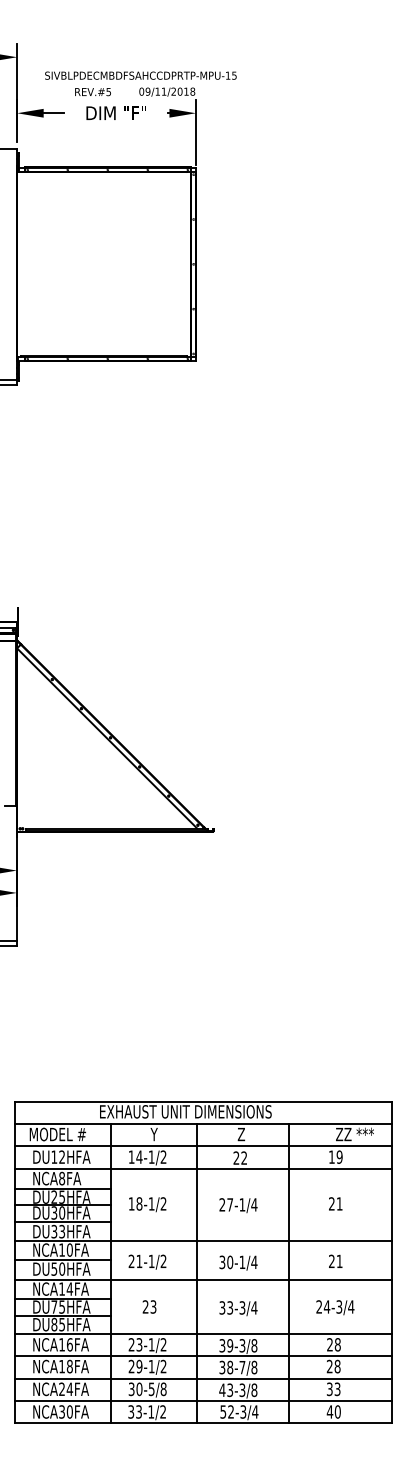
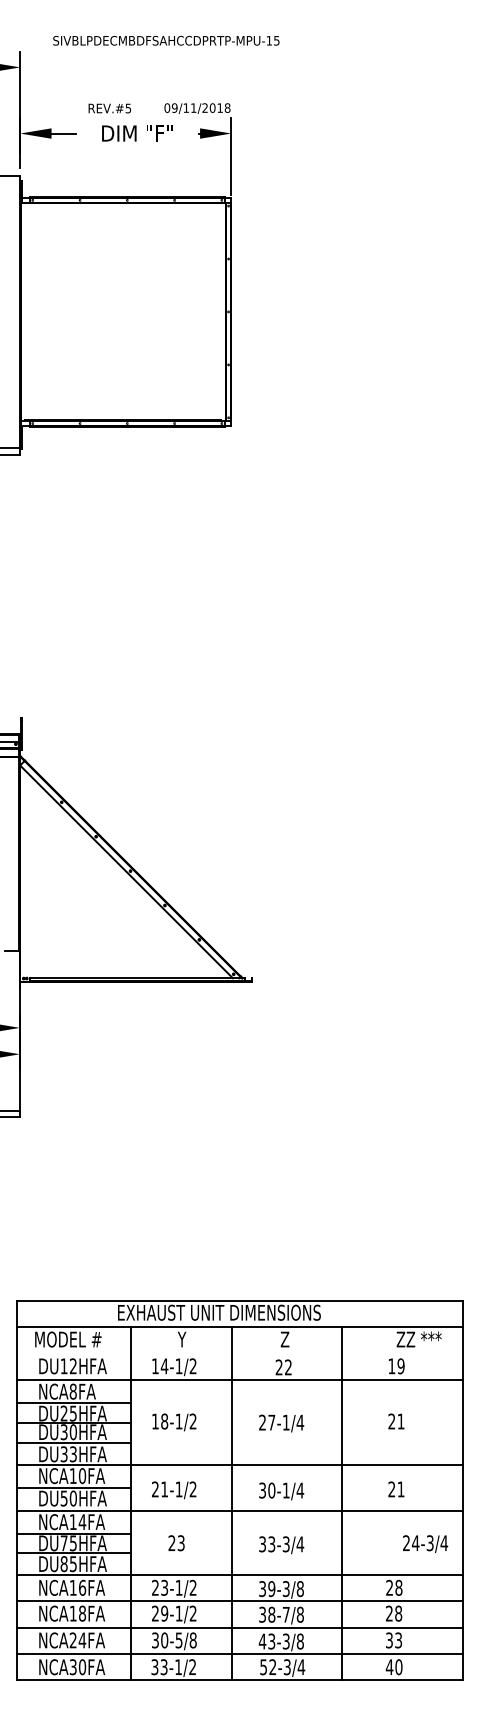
text: (140, 75) -> (165, 40), moved
line: (202, 1146) -> (239, 1353), removed
text: (335, 1307) -> (425, 1543), moved

